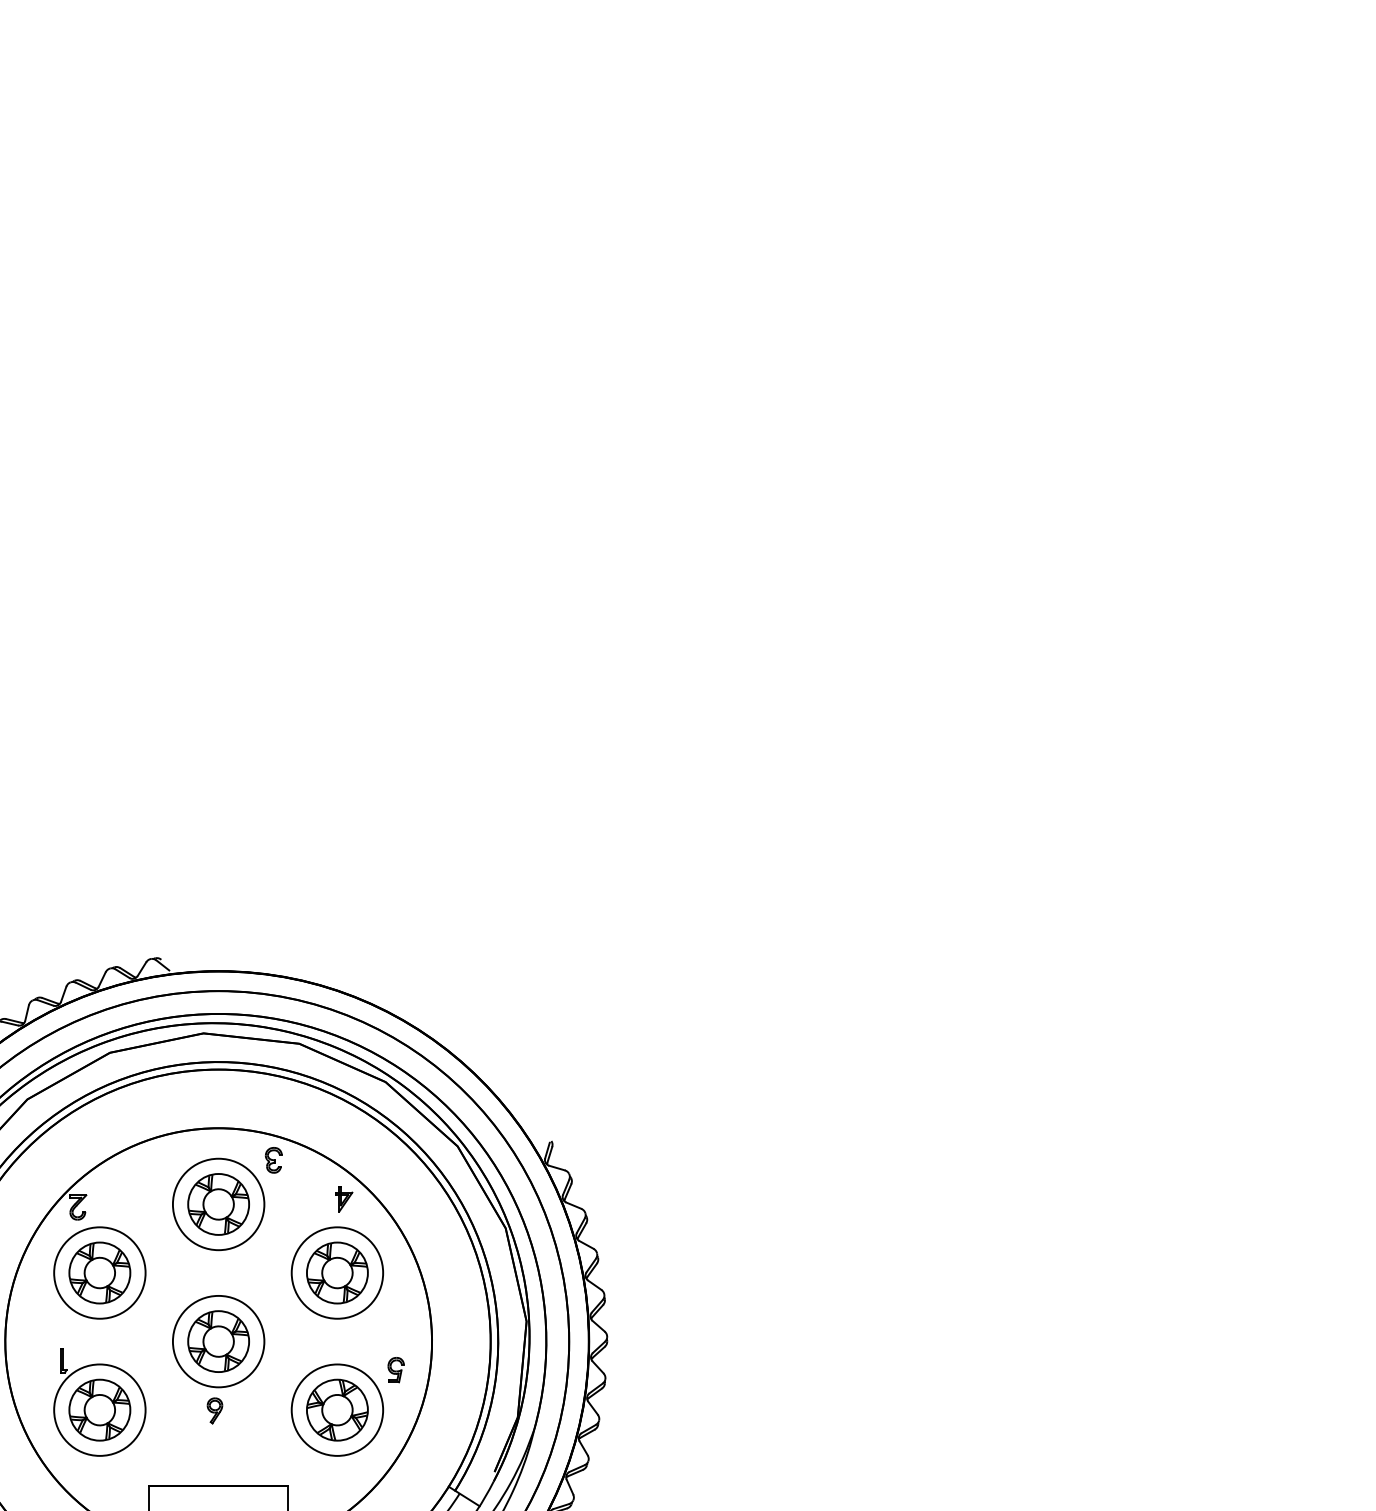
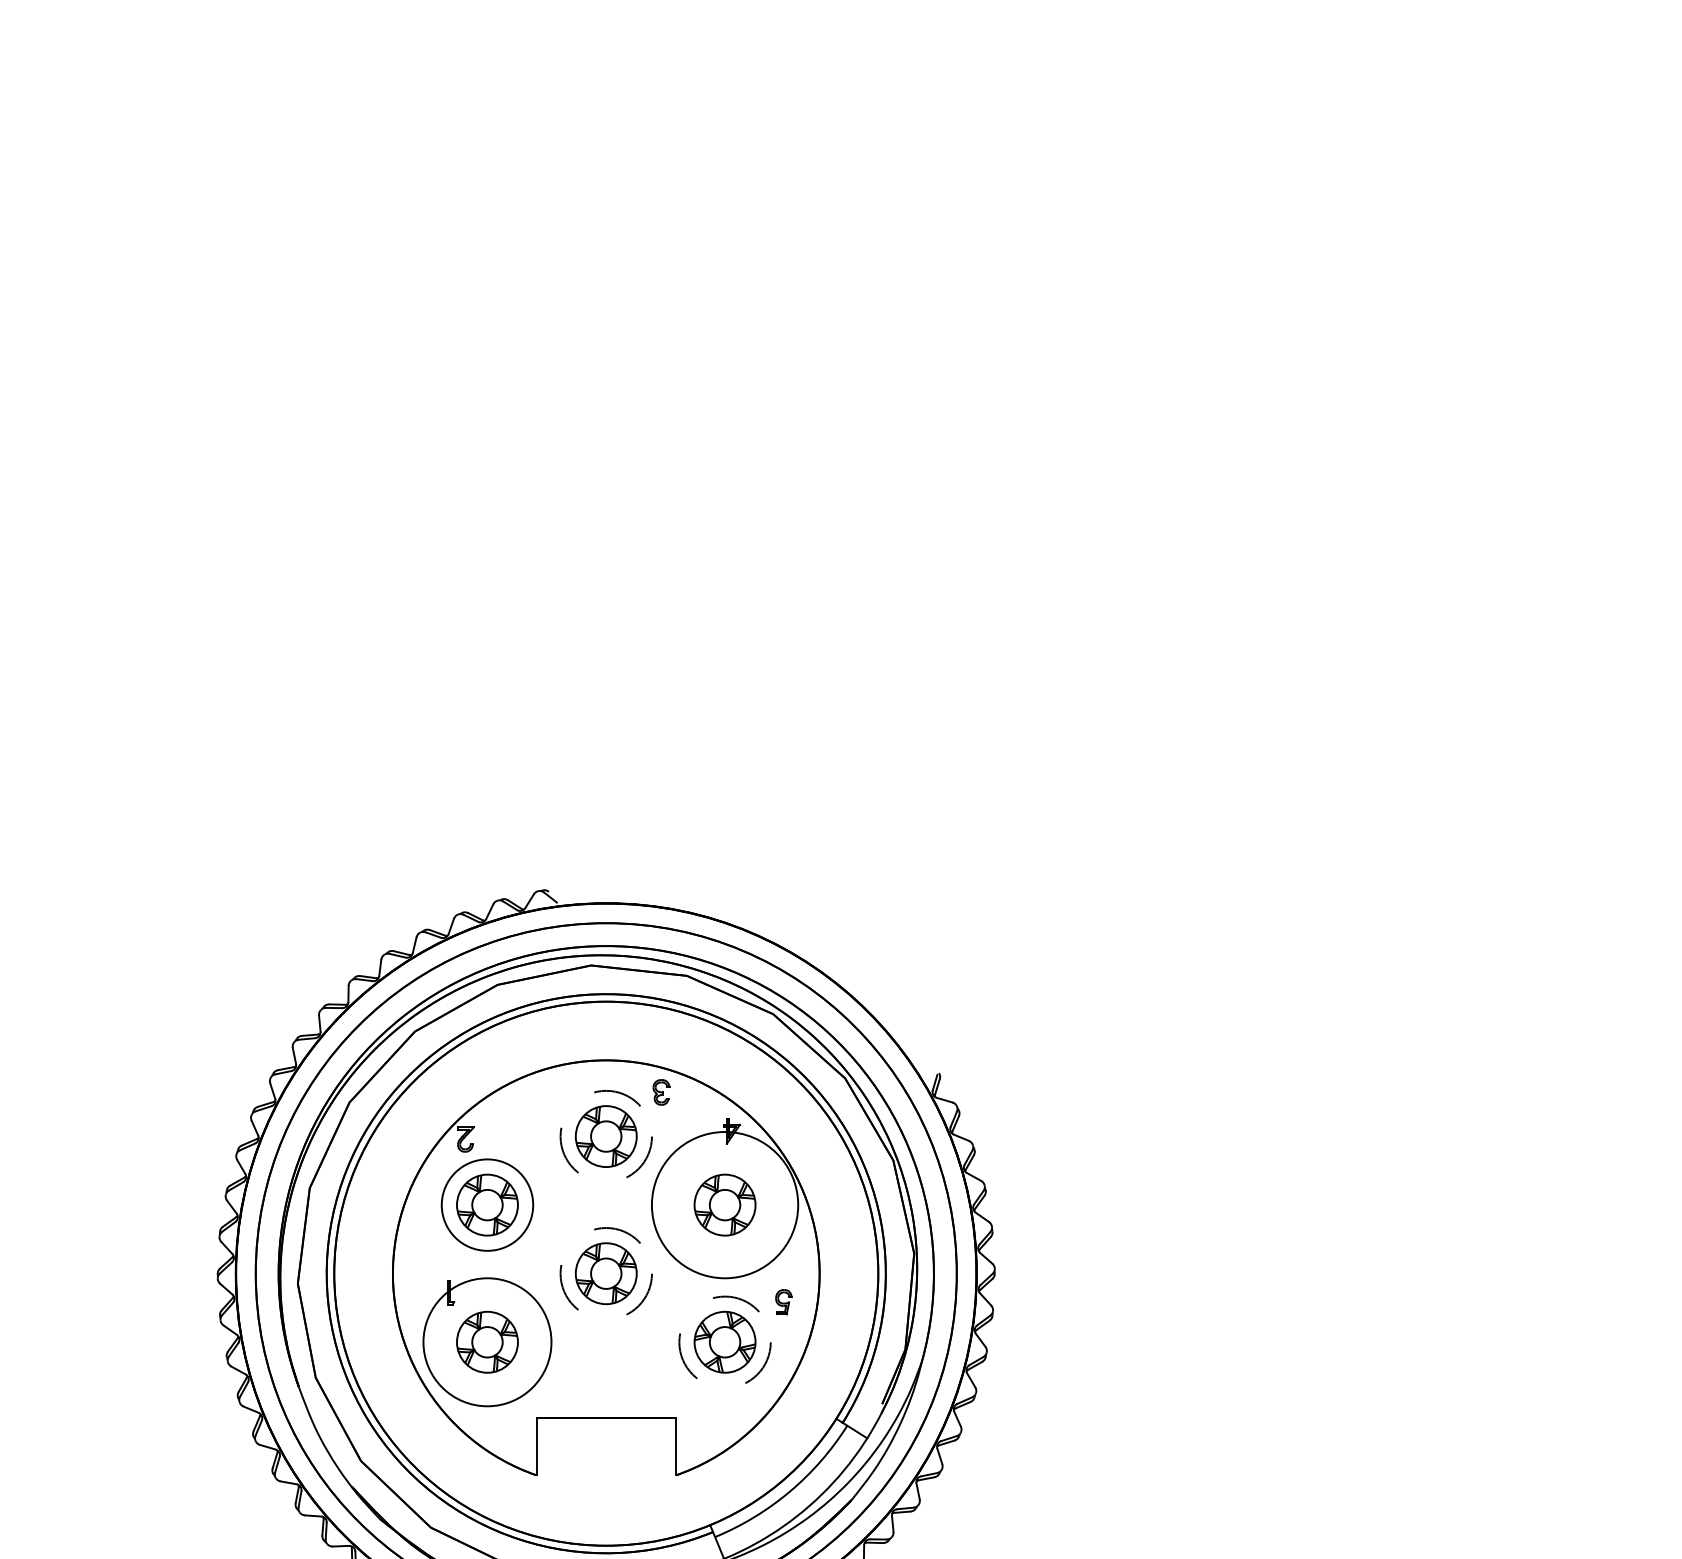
circle: (218, 1204) -> (606, 1136), solid -> dashed
circle: (336, 1272) -> (724, 1204), size x1.6
circle: (218, 1341) -> (606, 1273), solid -> dashed
circle: (99, 1410) -> (487, 1342), size x1.4
part: (214, 1410) -> (602, 1342), removed
circle: (336, 1410) -> (724, 1342), solid -> dashed

